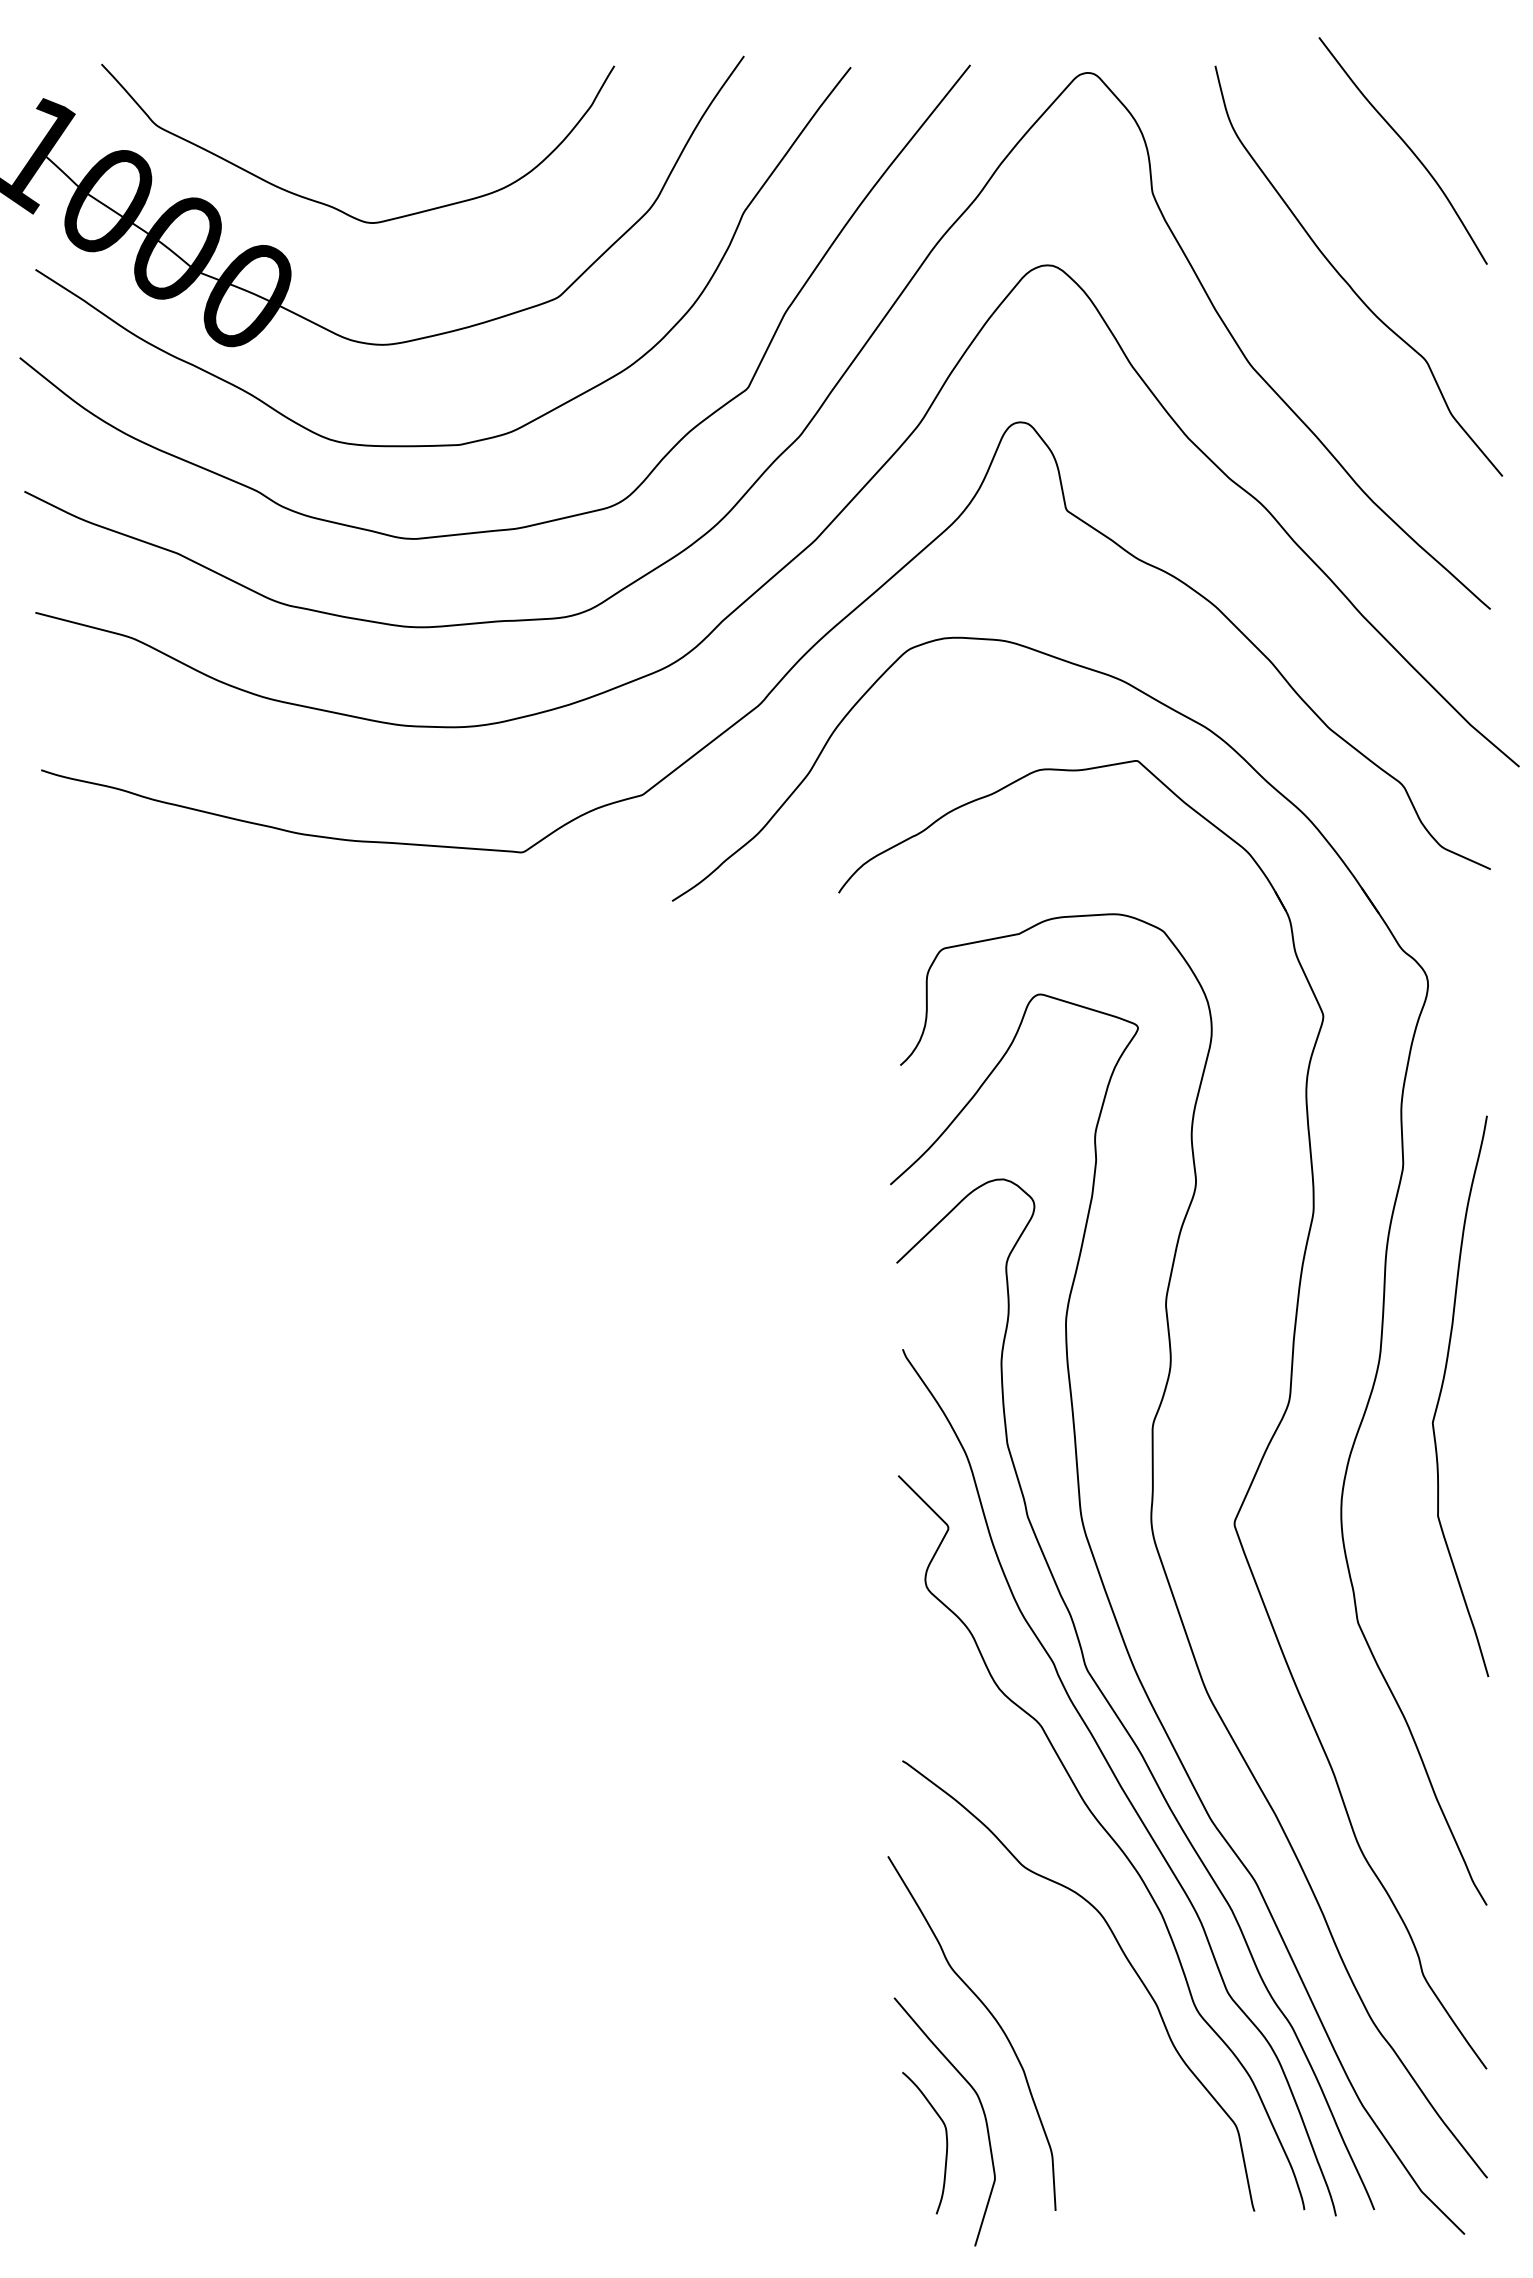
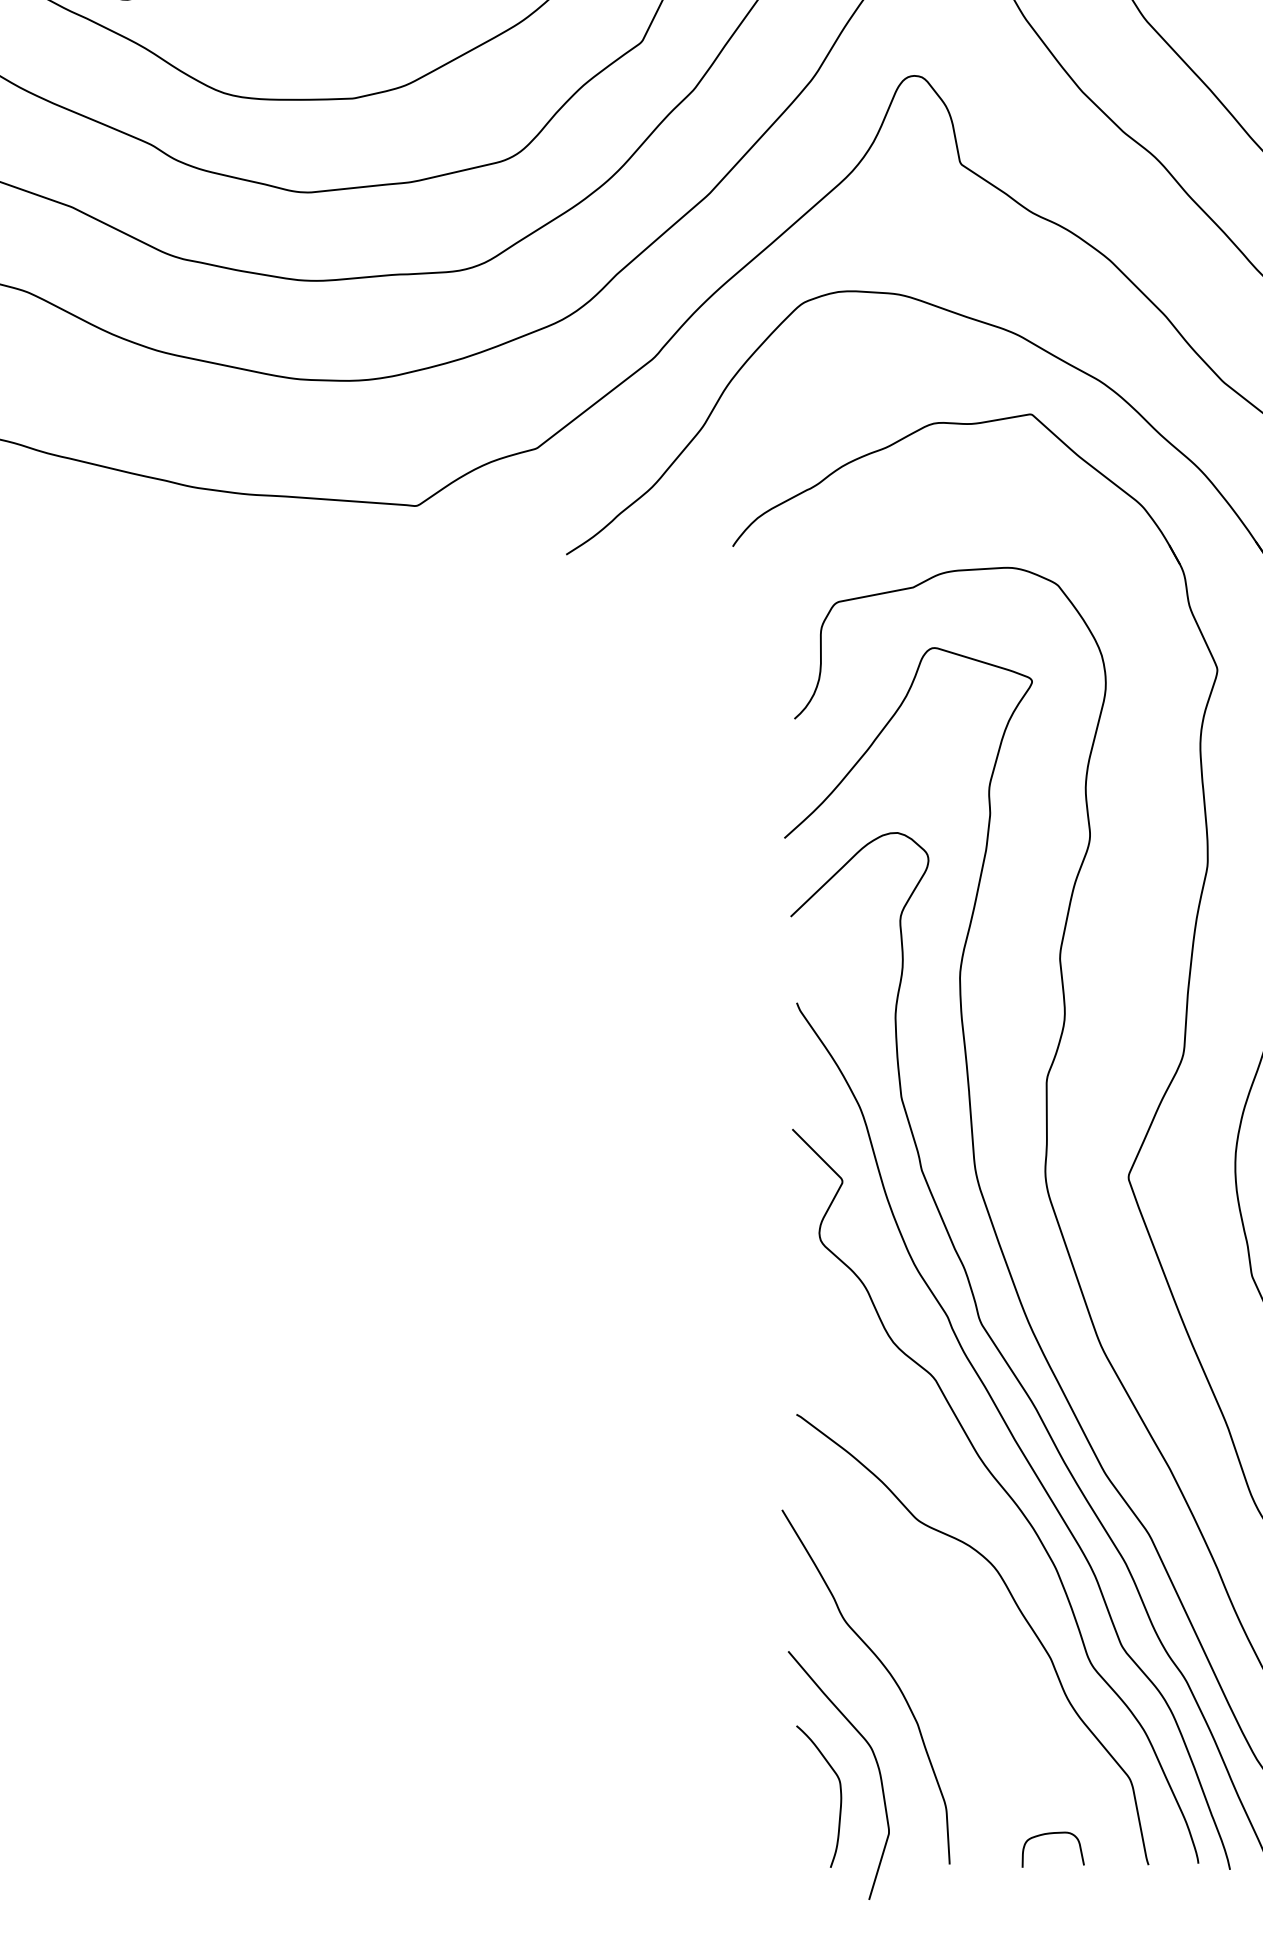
curve: (1153, 2181) -> (1047, 1835), added

